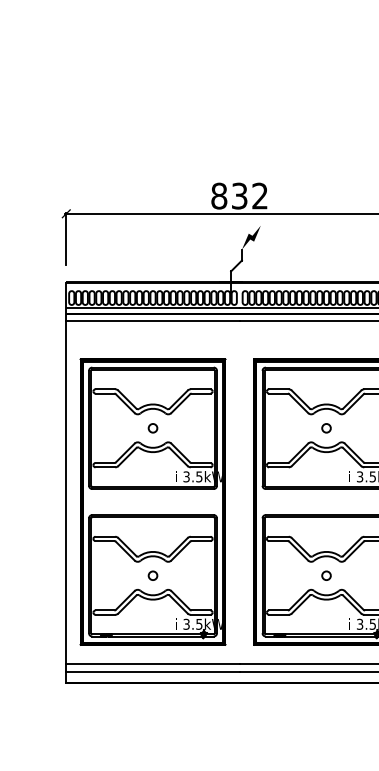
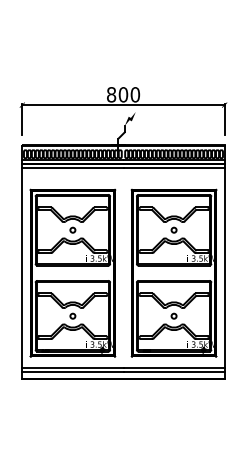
text: (250, 195) -> (129, 94), 832 -> 800

